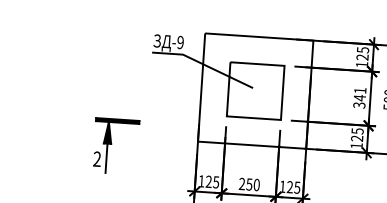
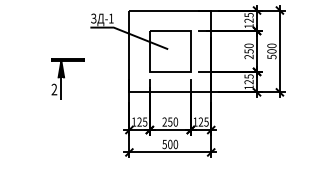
text: (179, 42) -> (110, 18), -9 -> -1
text: (359, 98) -> (248, 51), 341 -> 250
part: (115, 145) -> (67, 78), moved

